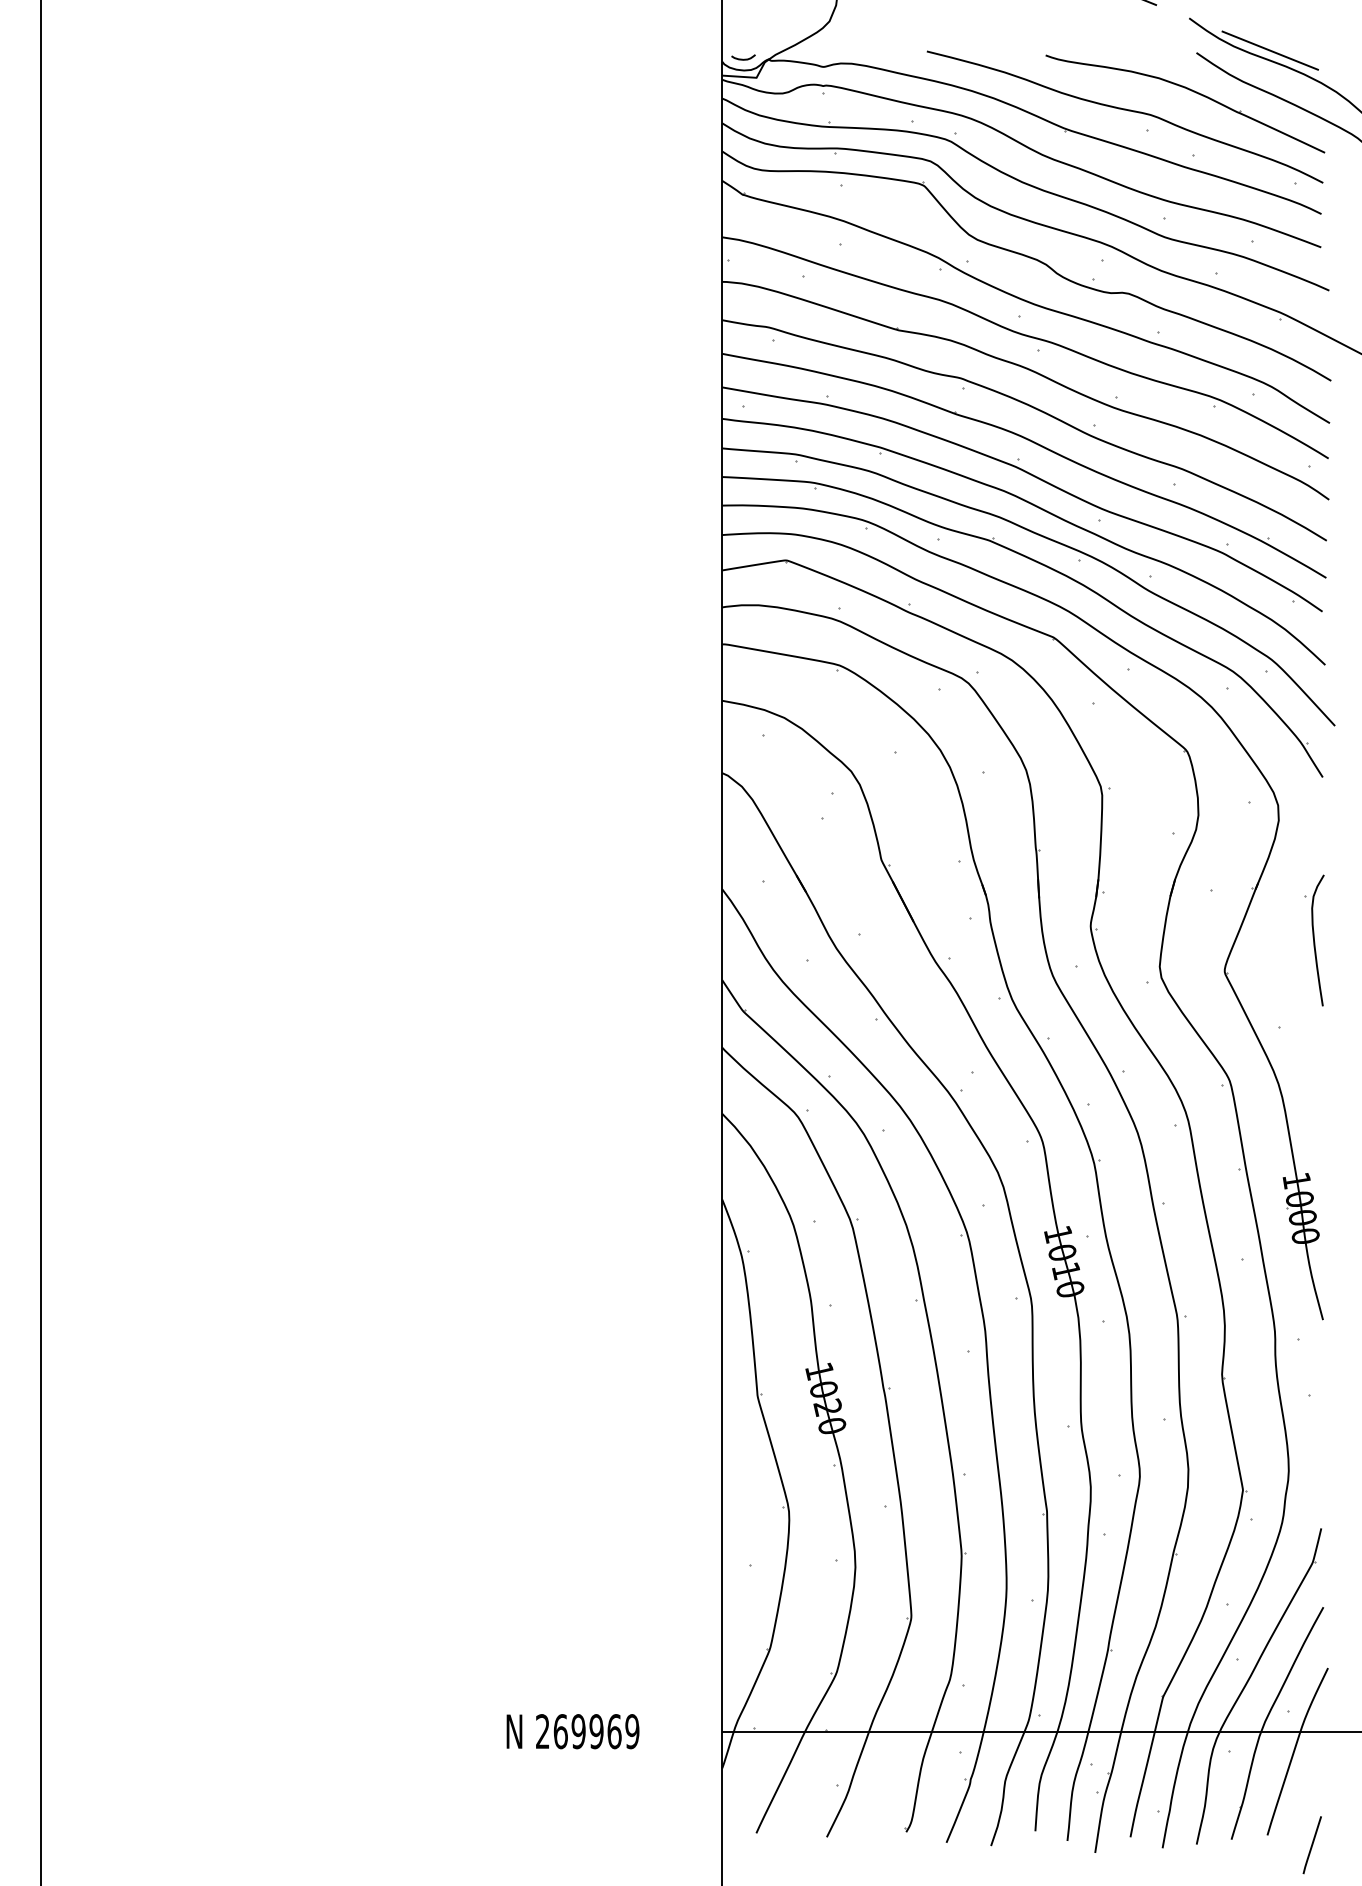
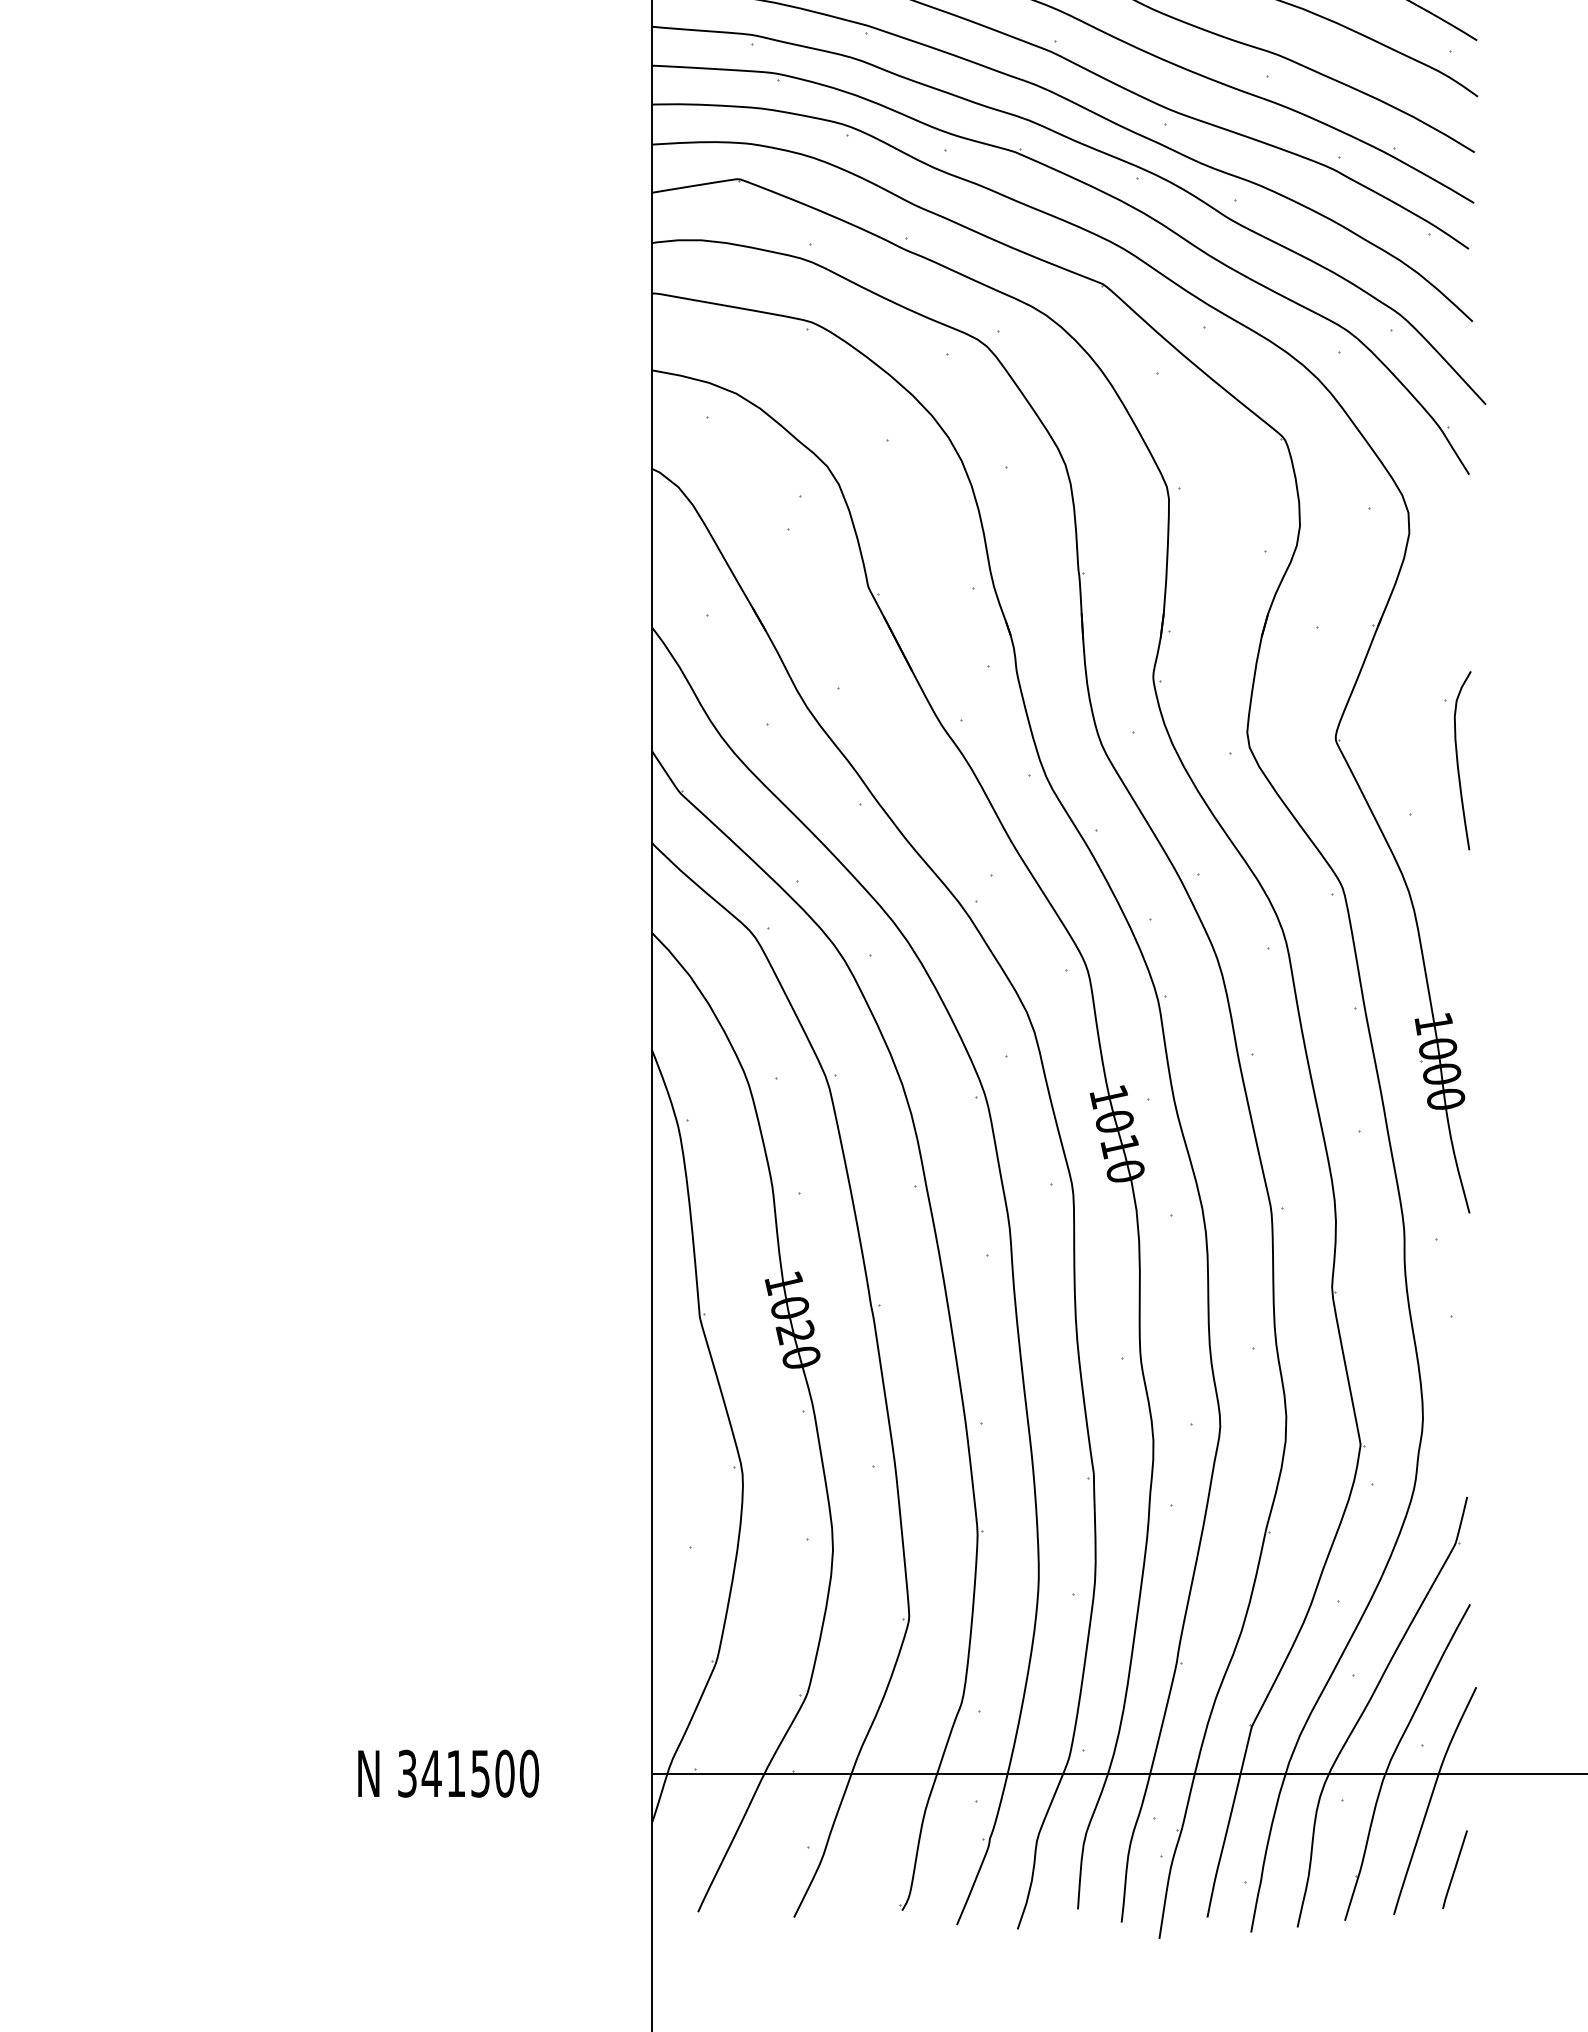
part: (1314, 940) -> (1457, 760), moved
text: (587, 1731) -> (468, 1773), 269969 -> 341500
line: (1311, 1845) -> (1453, 1870), moved

